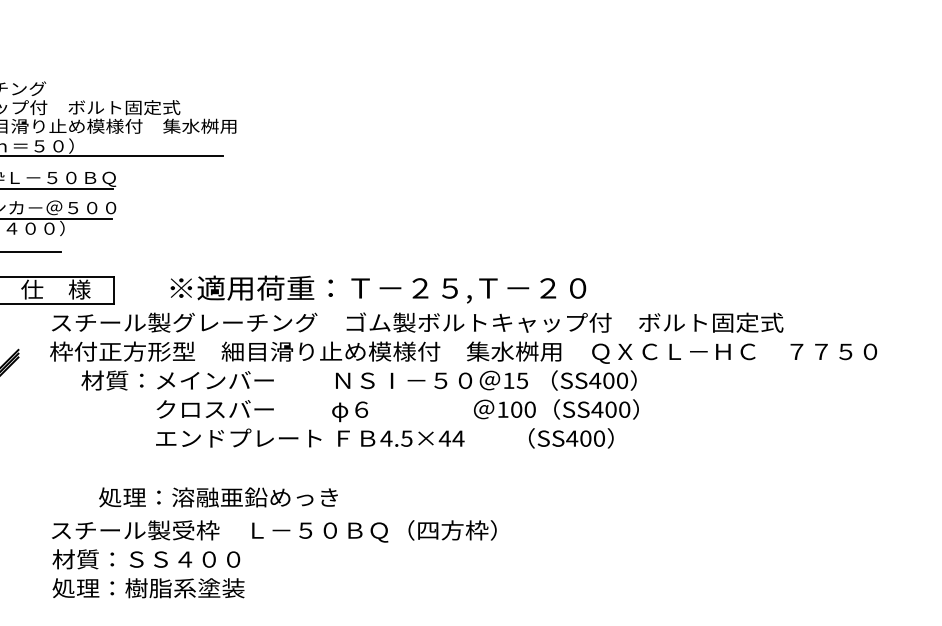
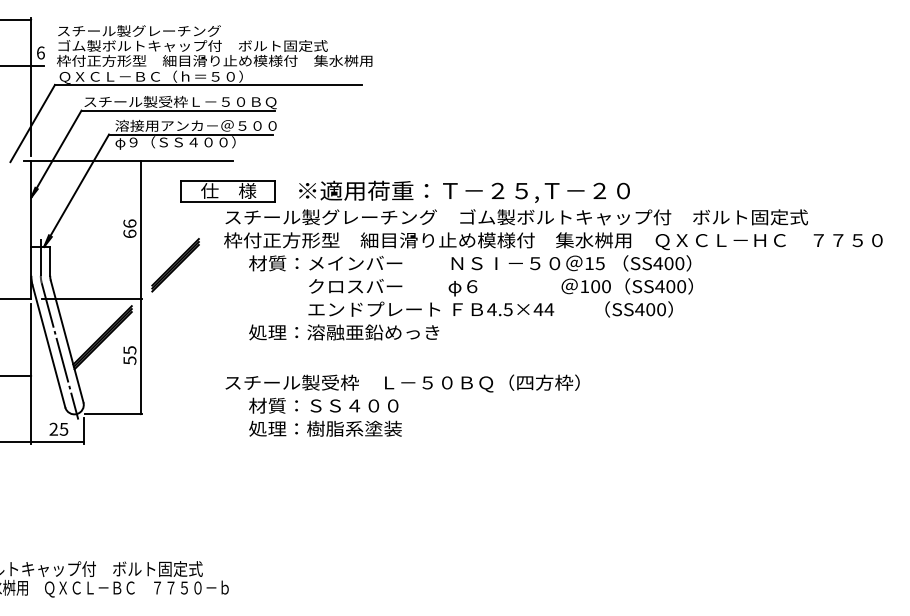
text: (378, 289) -> (464, 191), moved
text: (218, 497) -> (344, 332), moved
text: (148, 572) -> (325, 416), moved

